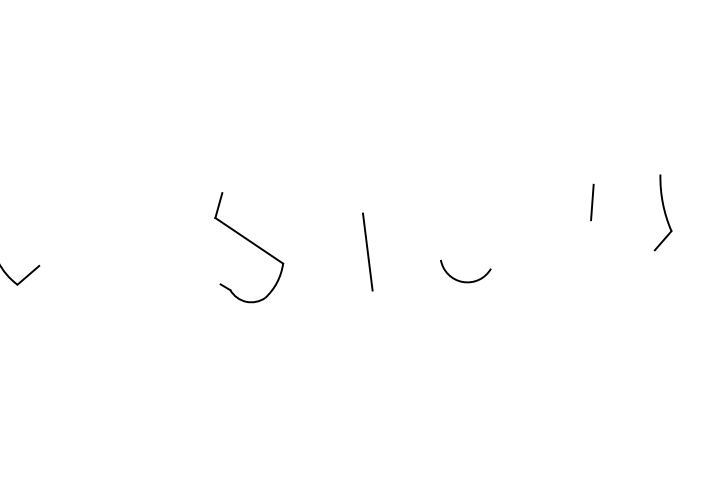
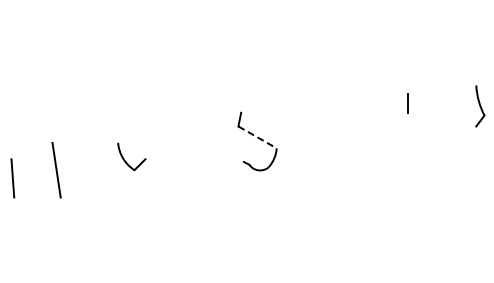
line: (591, 202) -> (407, 103), moved
line: (249, 240) -> (257, 137), solid -> dashed
line: (367, 251) -> (321, 138), removed
arc: (463, 280) -> (374, 150), removed

